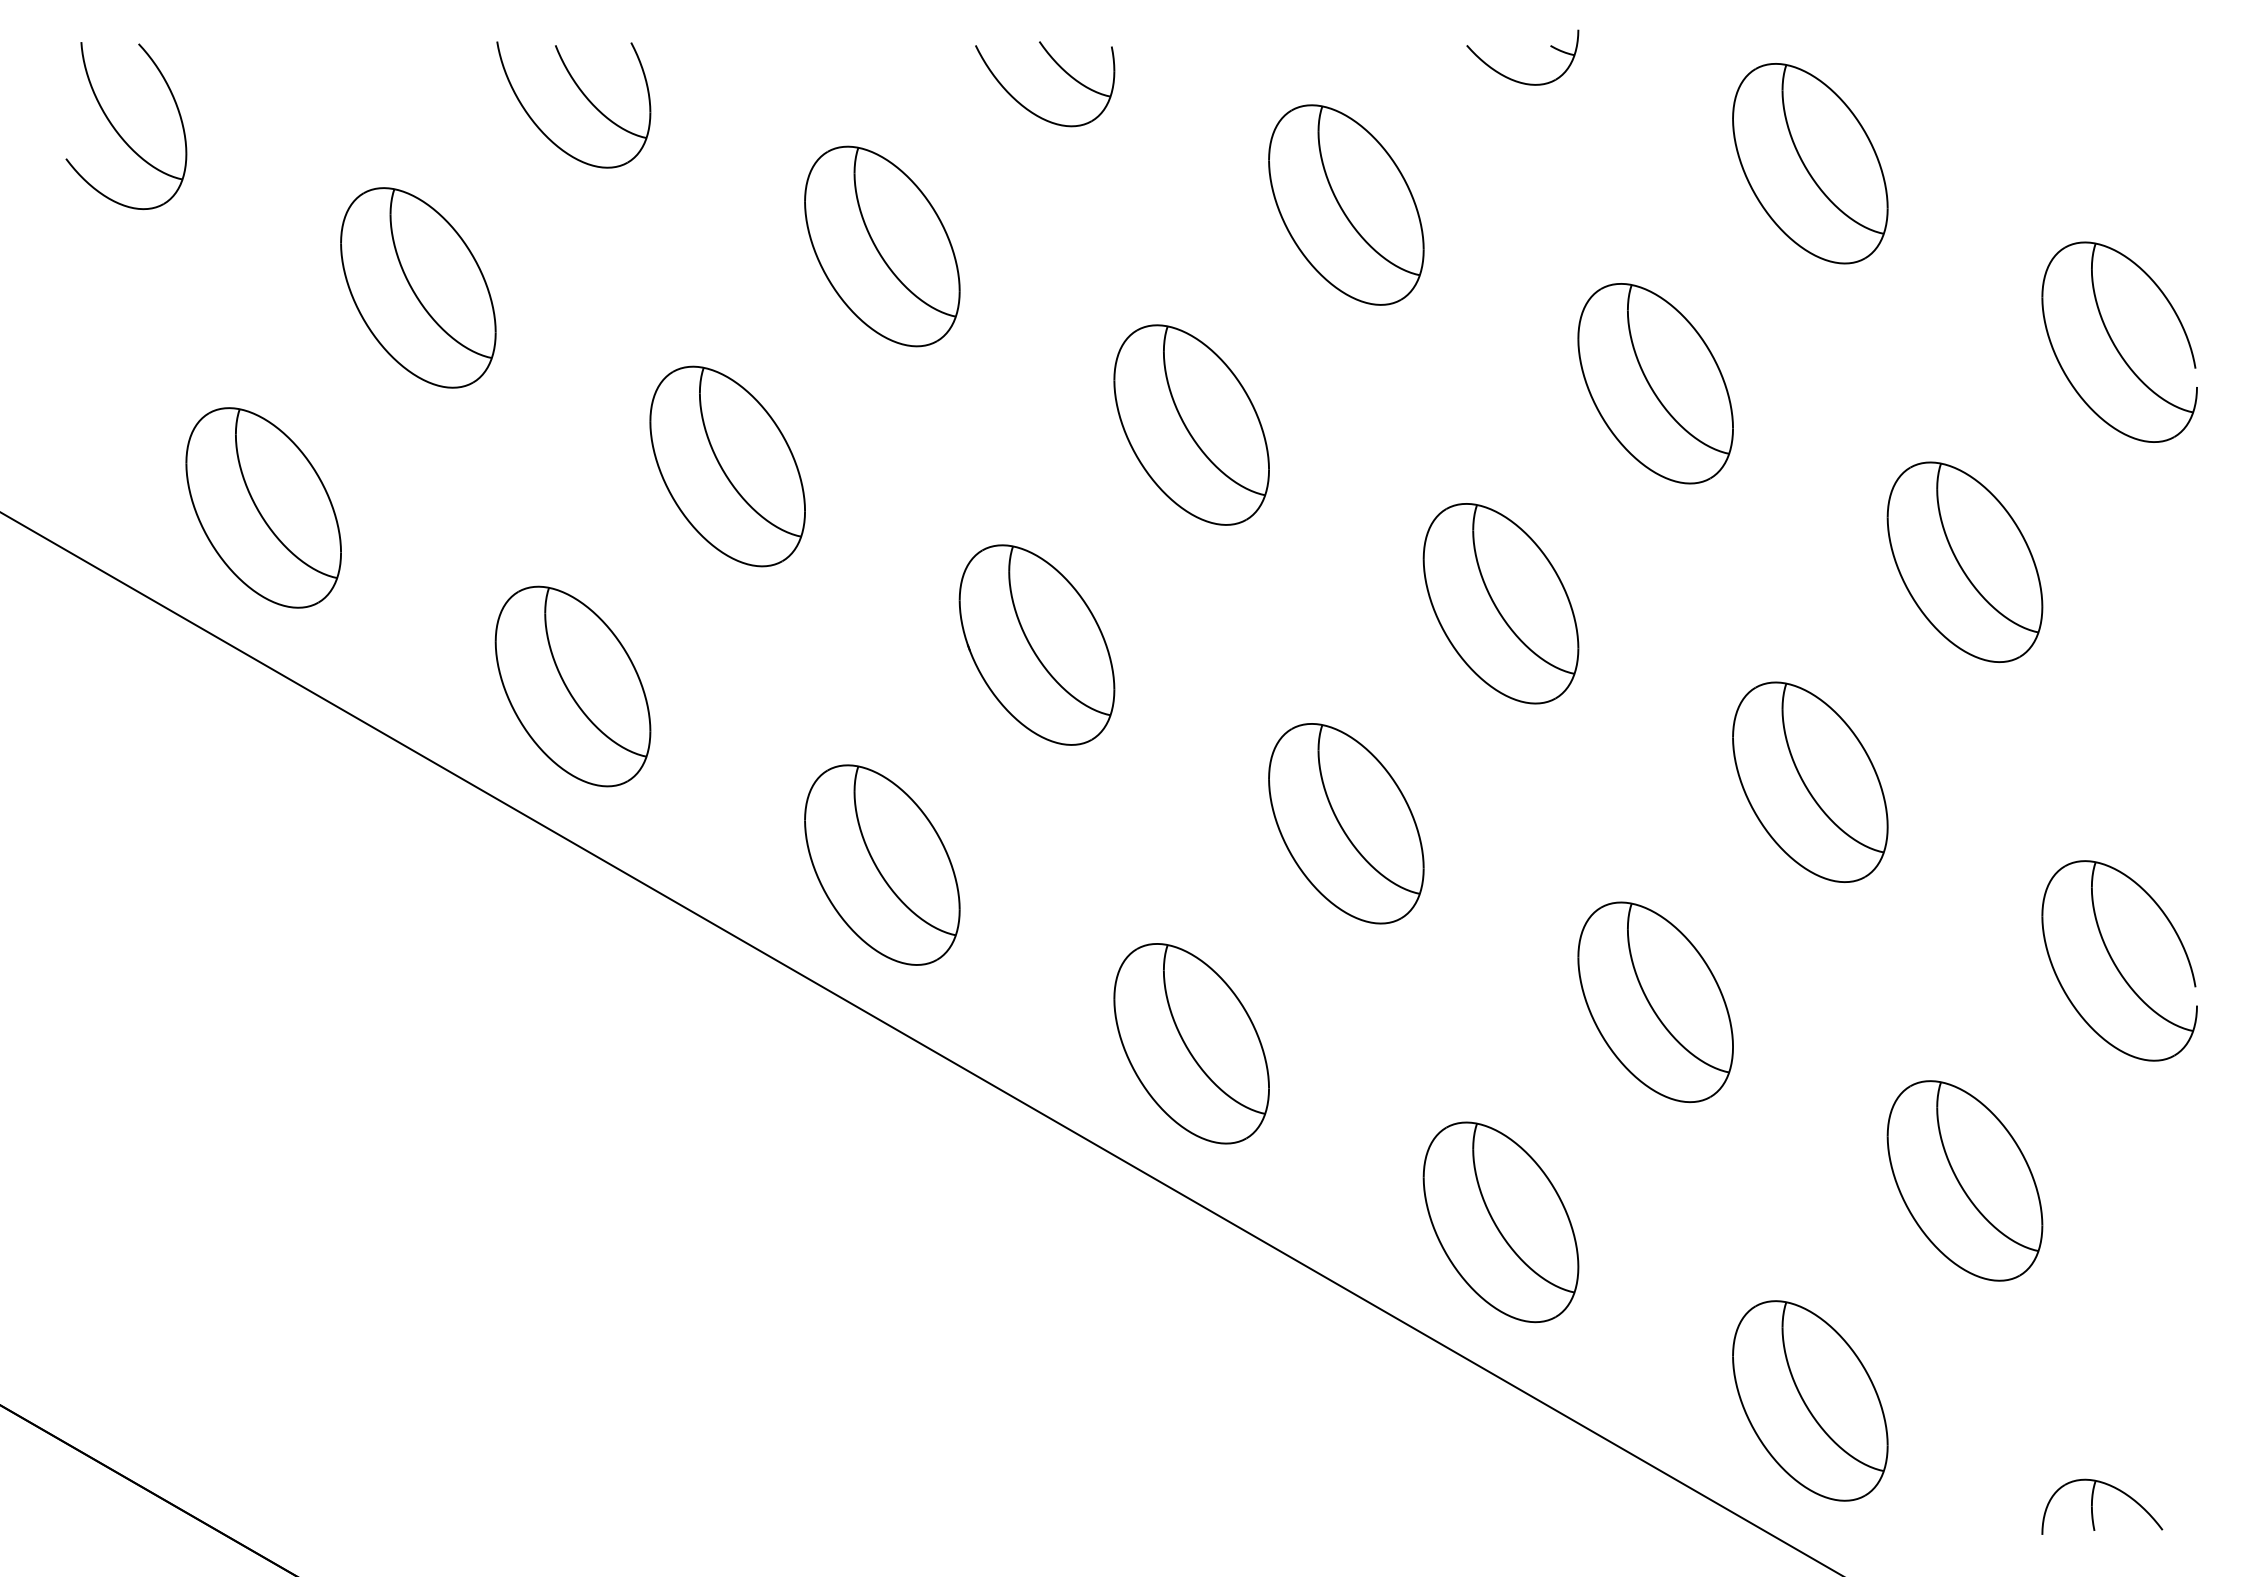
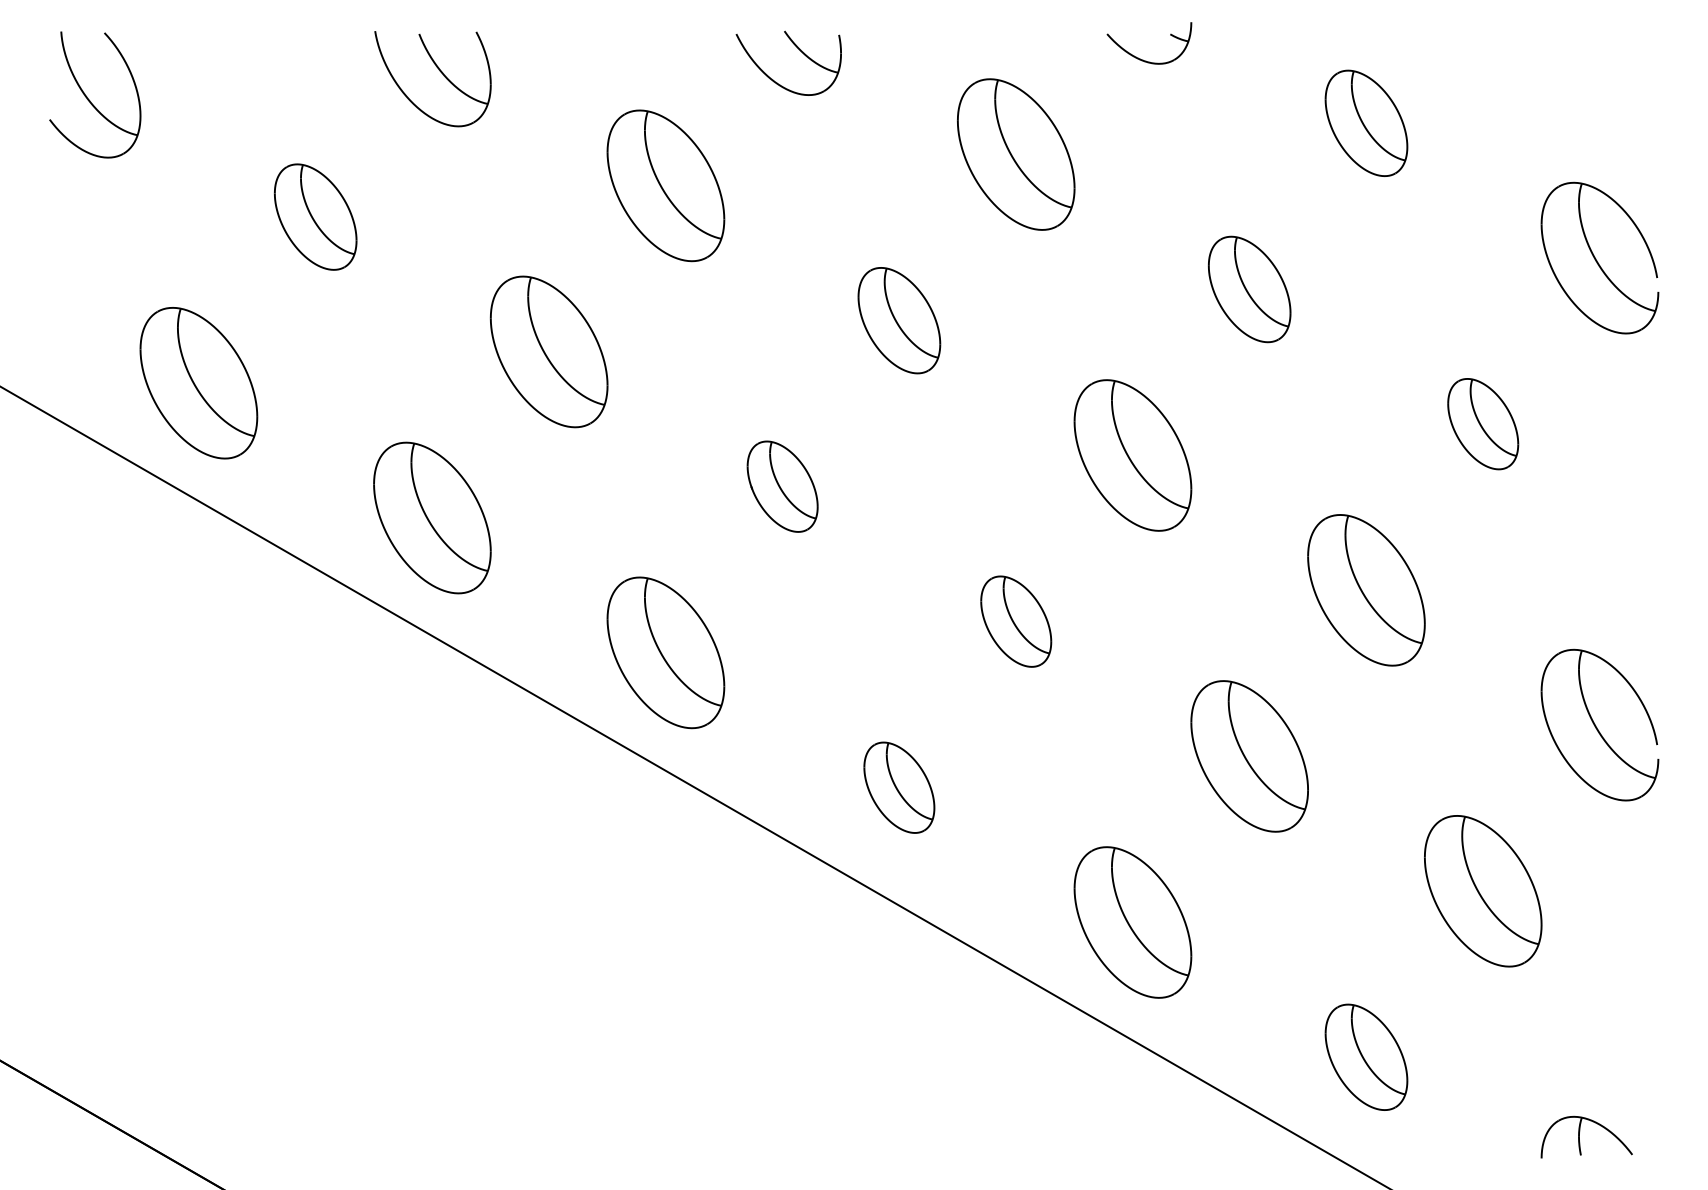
part: (1810, 163) -> (1366, 123), size x0.7
part: (418, 287) -> (315, 216), size x0.7
part: (1655, 383) -> (1249, 289), size x0.7
part: (1191, 424) -> (899, 320), size x0.7
part: (1964, 561) -> (1482, 423), size x0.6
part: (1036, 644) -> (782, 486), size x0.6
part: (1346, 823) -> (1016, 621), size x0.6
part: (1191, 1043) -> (899, 787), size x0.6
part: (1810, 1400) -> (1366, 1056), size x0.7

